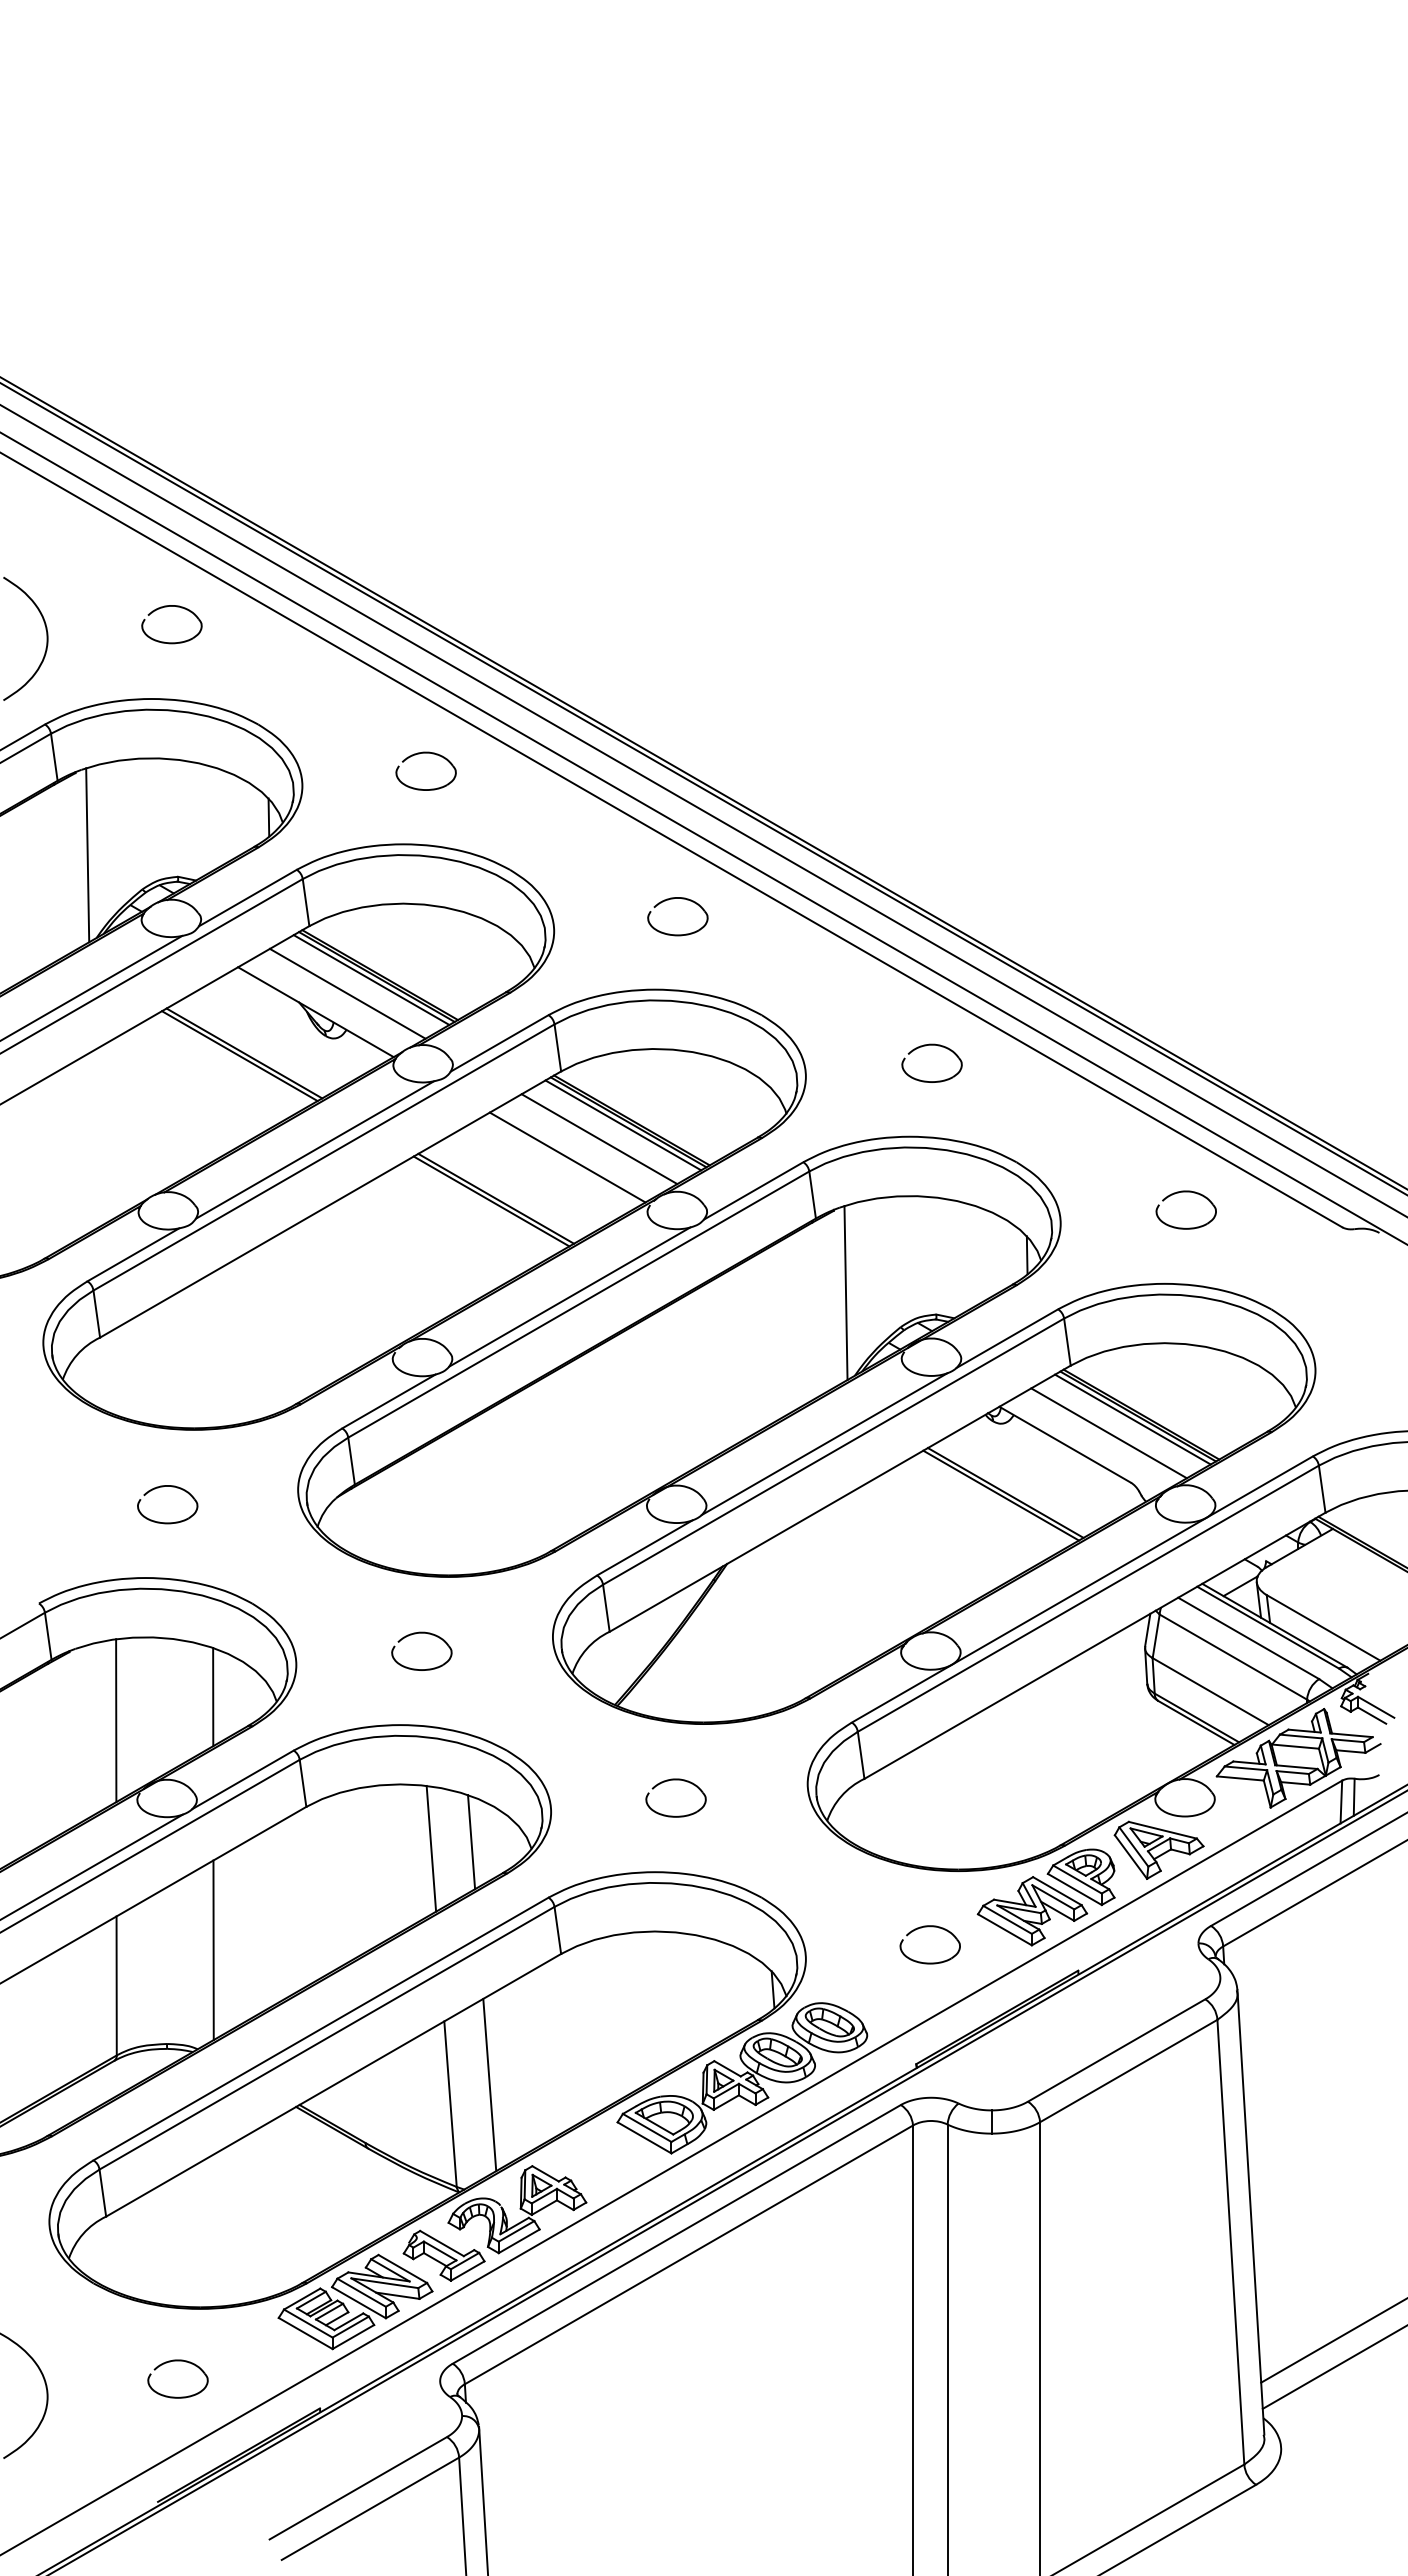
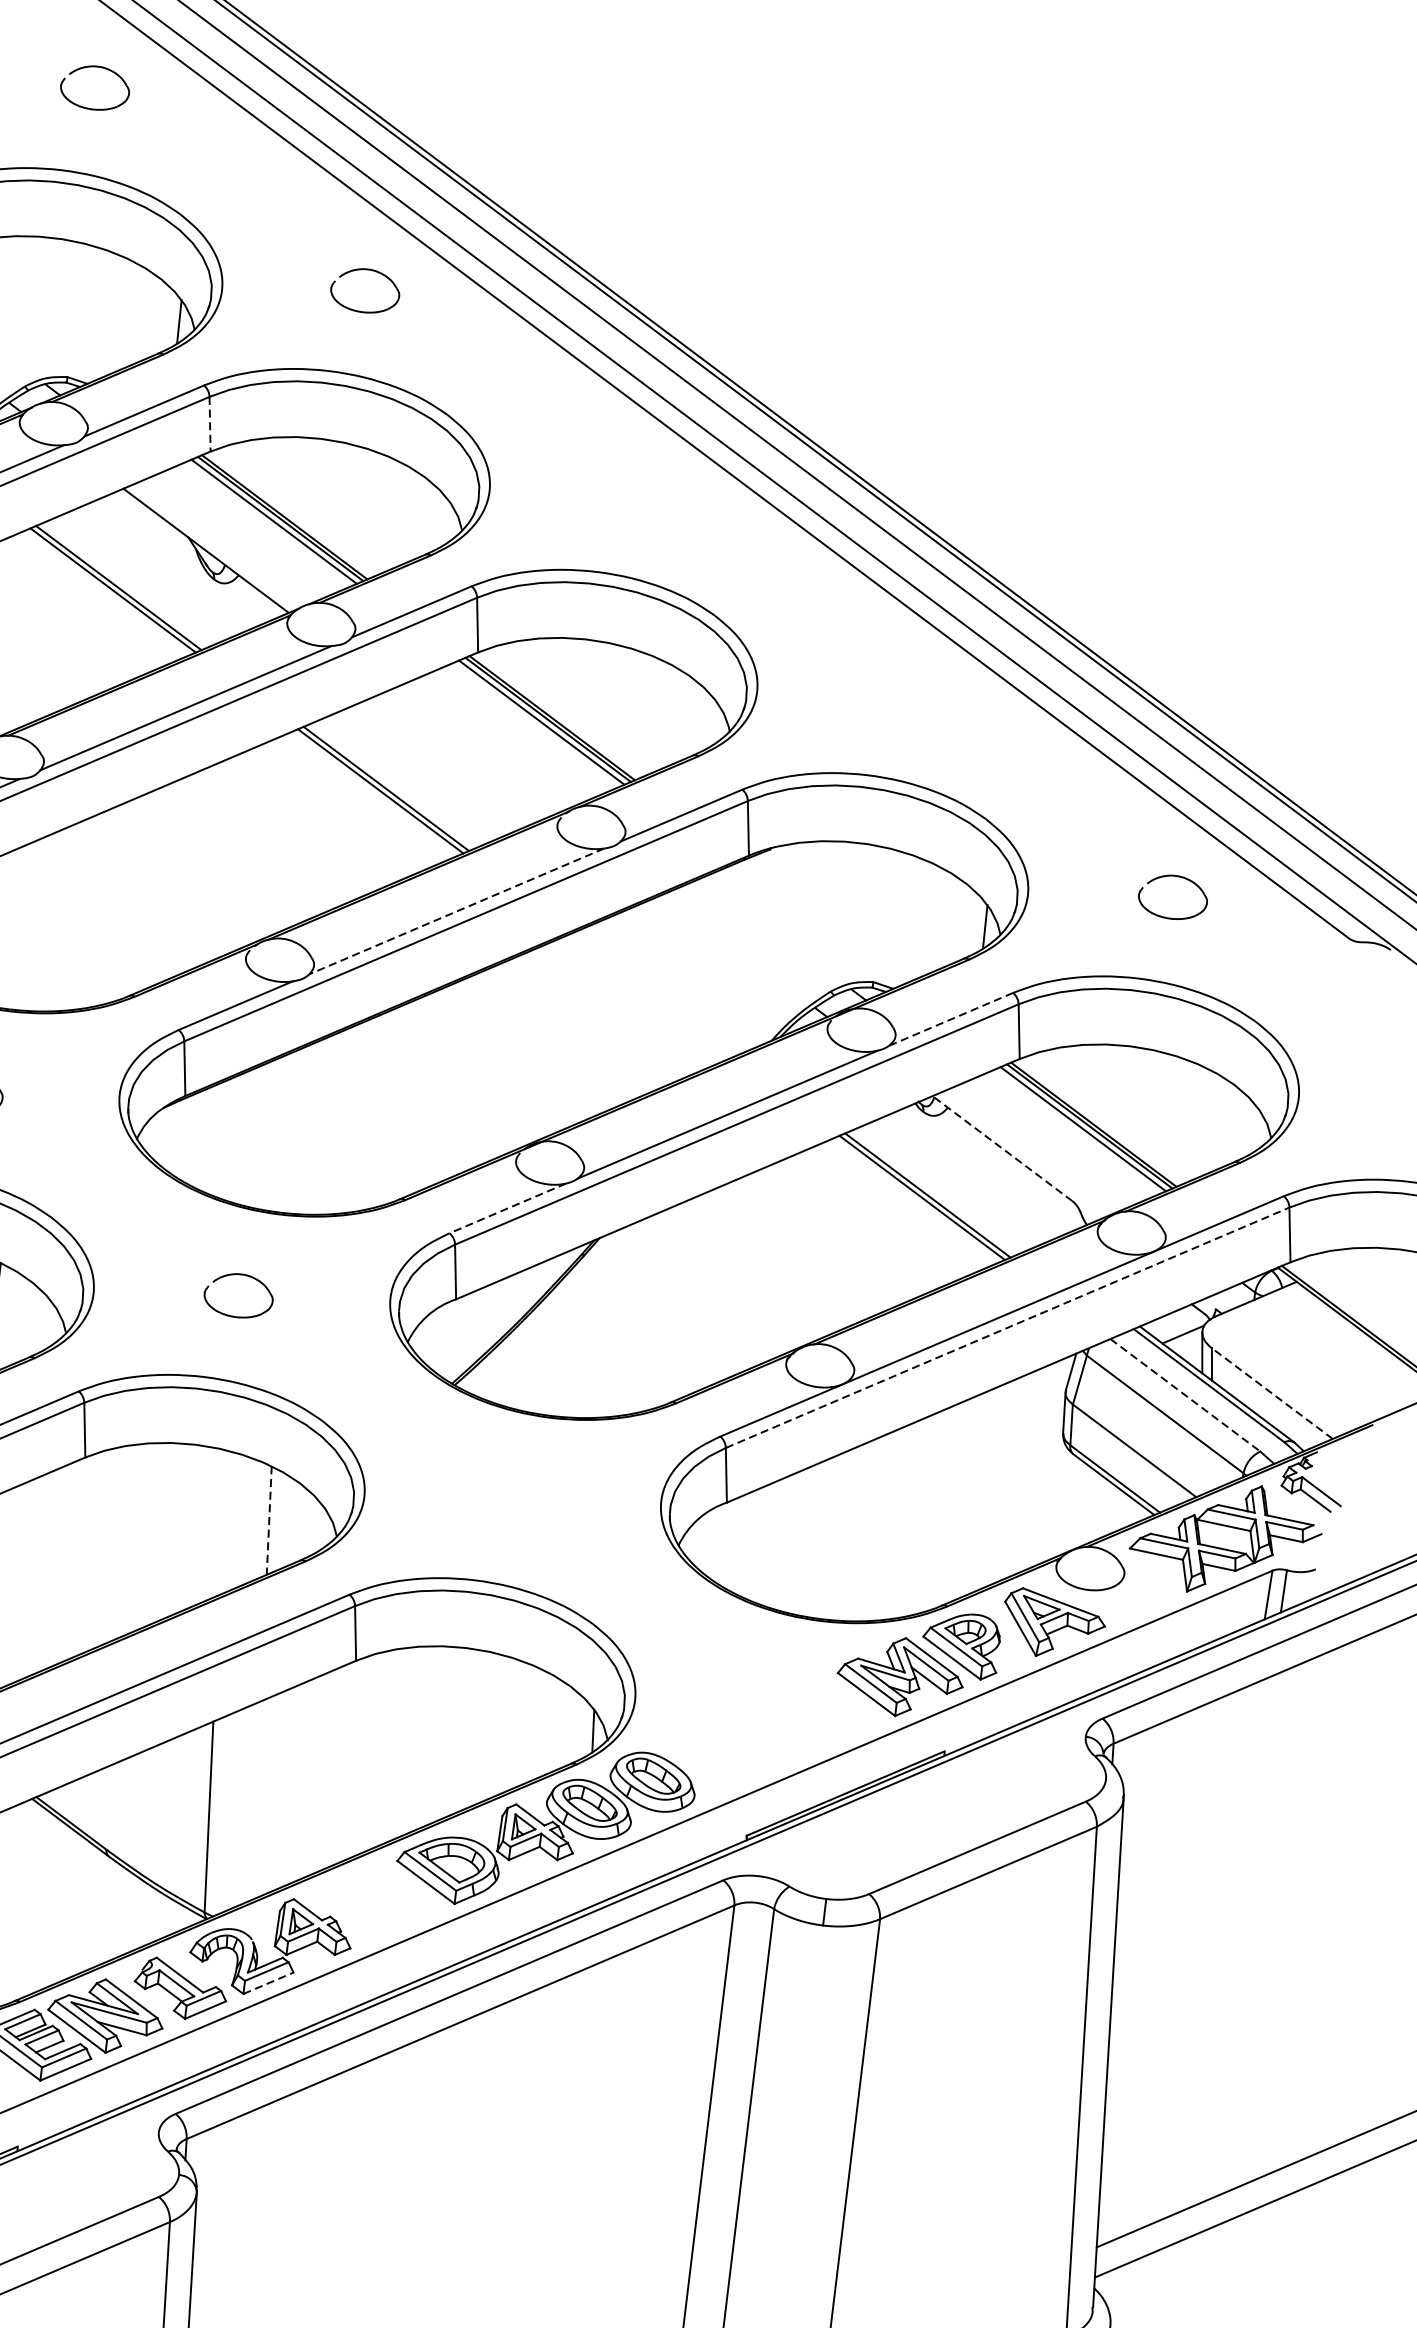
part: (673, 899) -> (630, 471), removed
line: (306, 902) -> (210, 424), solid -> dashed
line: (347, 993) -> (244, 533), removed
part: (931, 1045) -> (904, 673), removed
line: (599, 1139) -> (512, 735), removed
line: (567, 1157) -> (473, 751), removed
line: (845, 1293) -> (772, 945), removed
line: (569, 1297) -> (456, 911), solid -> dashed
line: (1007, 1338) -> (951, 1019), solid -> dashed
line: (1108, 1433) -> (1053, 1141), removed
line: (1065, 1444) -> (1002, 1148), solid -> dashed
line: (644, 1548) -> (507, 1209), solid -> dashed
line: (1088, 1598) -> (1007, 1327), solid -> dashed
line: (1323, 1627) -> (1272, 1393), solid -> dashed
line: (1249, 1638) -> (1186, 1395), solid -> dashed
part: (675, 1780) -> (510, 1478), removed
line: (471, 1842) -> (269, 1521), solid -> dashed
line: (431, 1848) -> (222, 1522), removed
part: (929, 1927) -> (780, 1681), removed
line: (489, 2084) -> (256, 1799), removed
line: (519, 2241) -> (268, 1983), solid -> dashed

